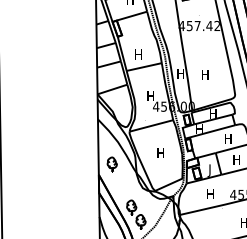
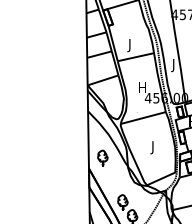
text: (138, 55) -> (129, 45), H -> J
text: (180, 74) -> (173, 64), H -> J
text: (160, 154) -> (152, 147), H -> J

